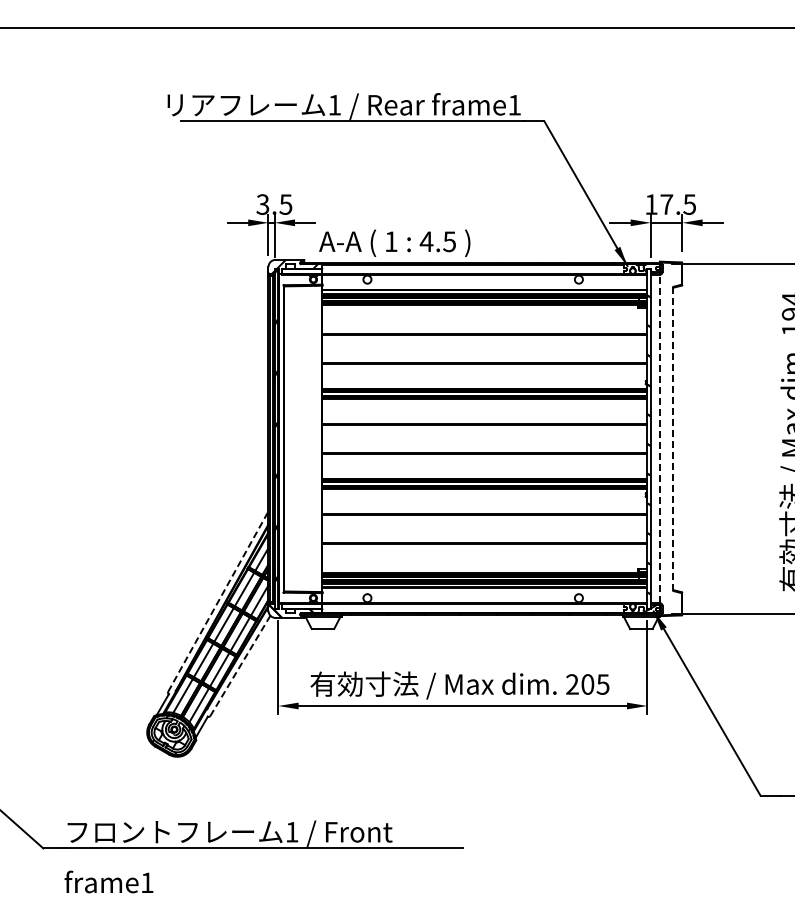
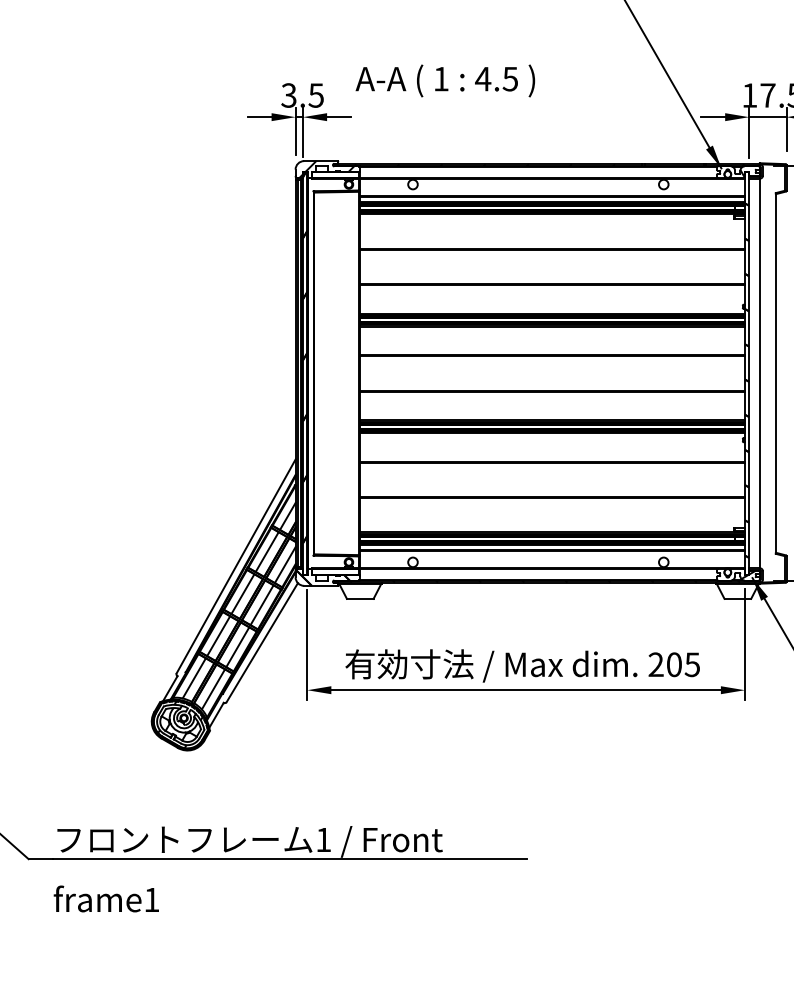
text: (394, 242) -> (445, 80), moved
line: (659, 438) -> (759, 372), dashed -> solid
line: (673, 439) -> (775, 374), dashed -> solid
line: (218, 601) -> (236, 566), dashed -> solid
line: (240, 666) -> (262, 643), dashed -> solid

